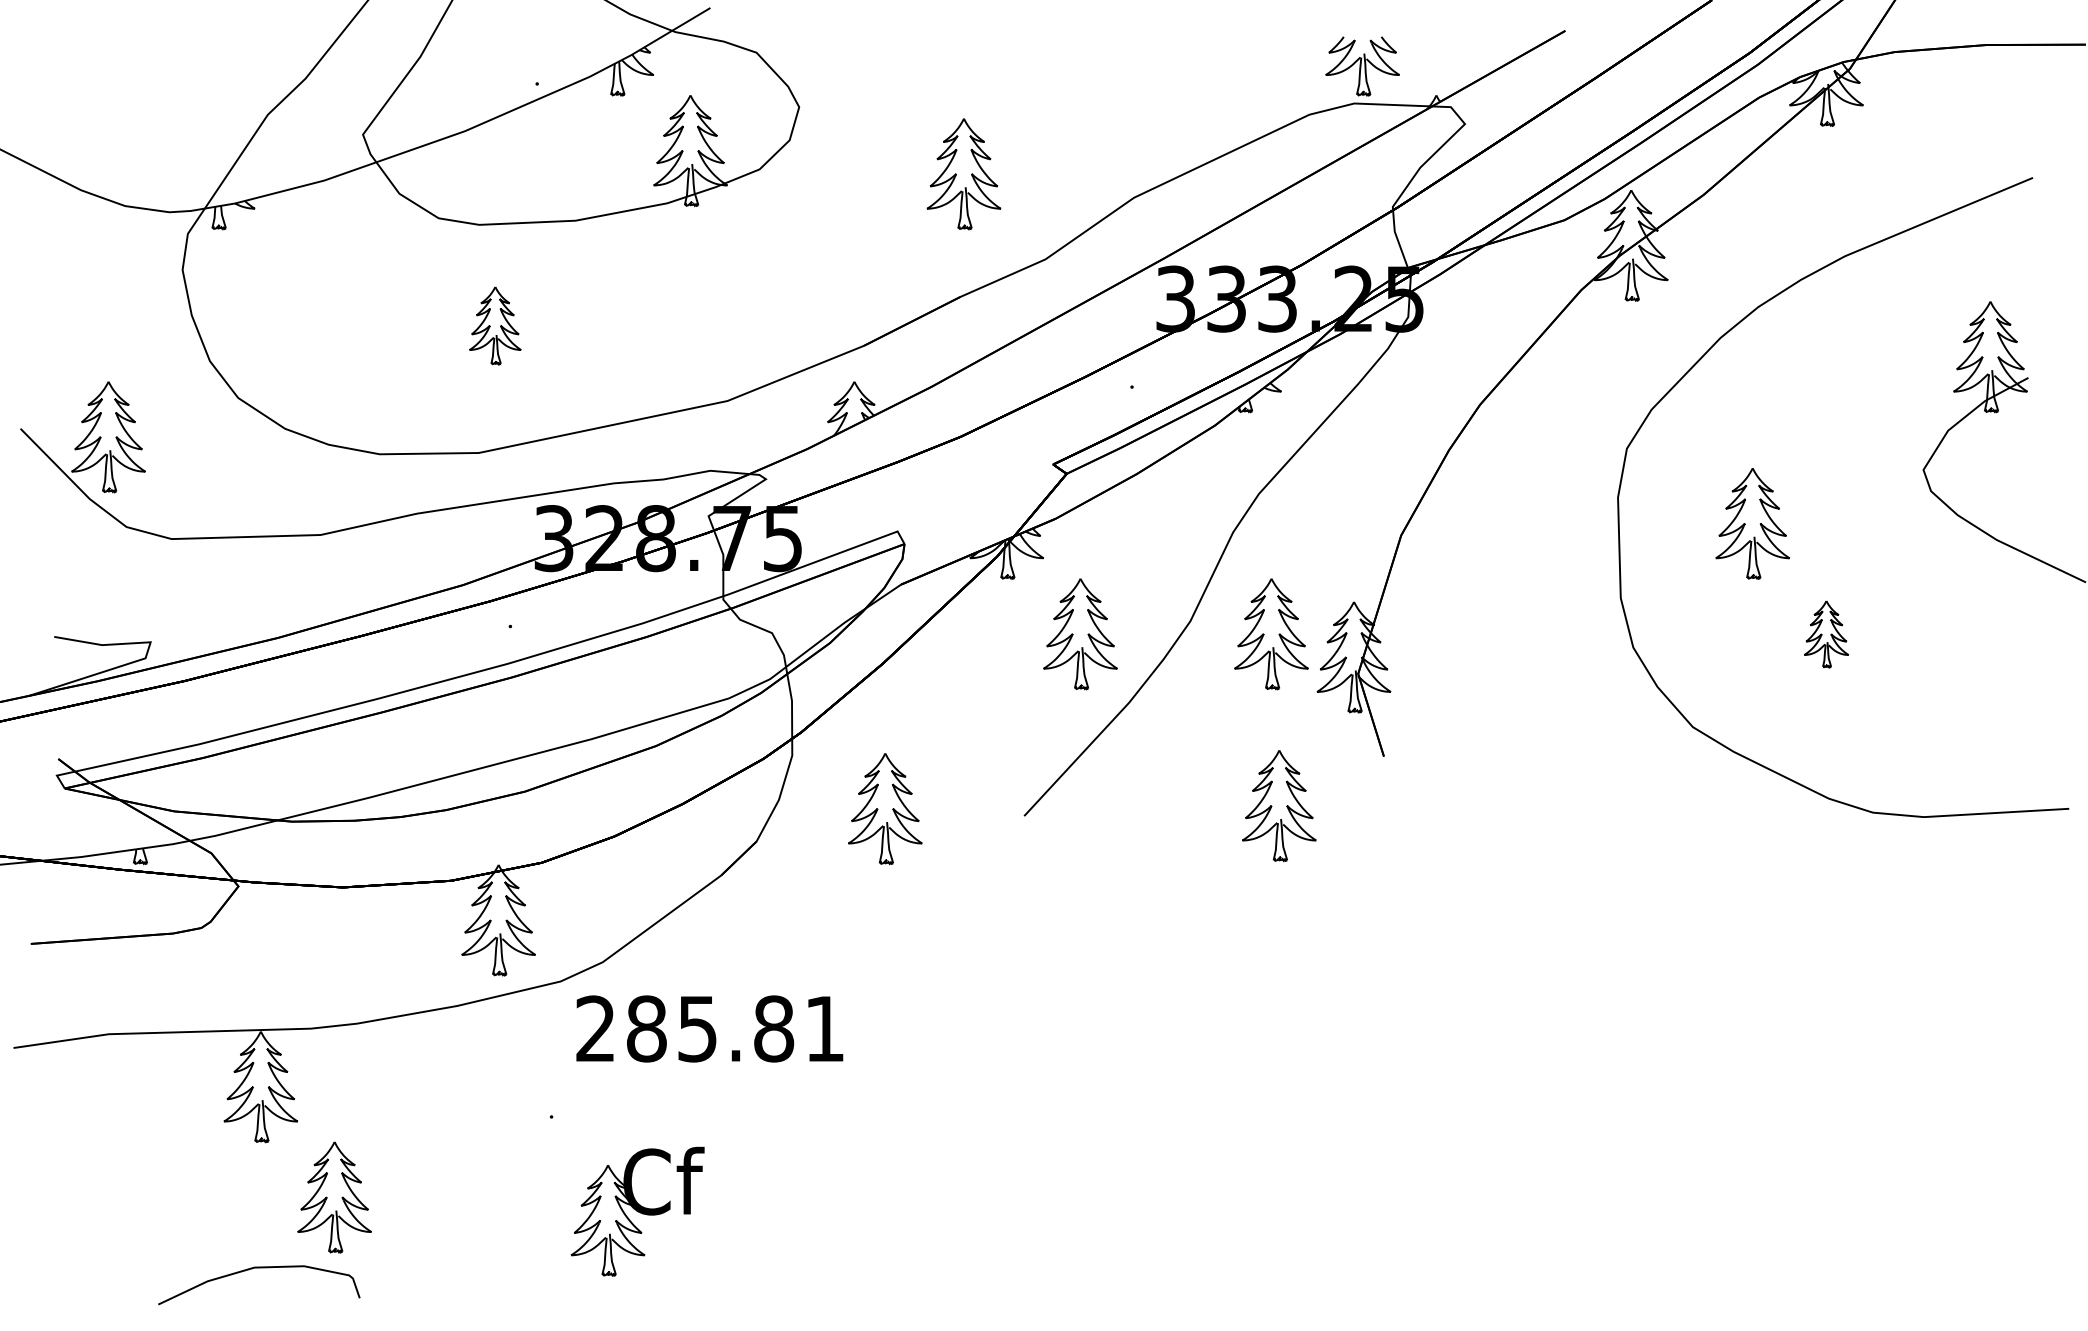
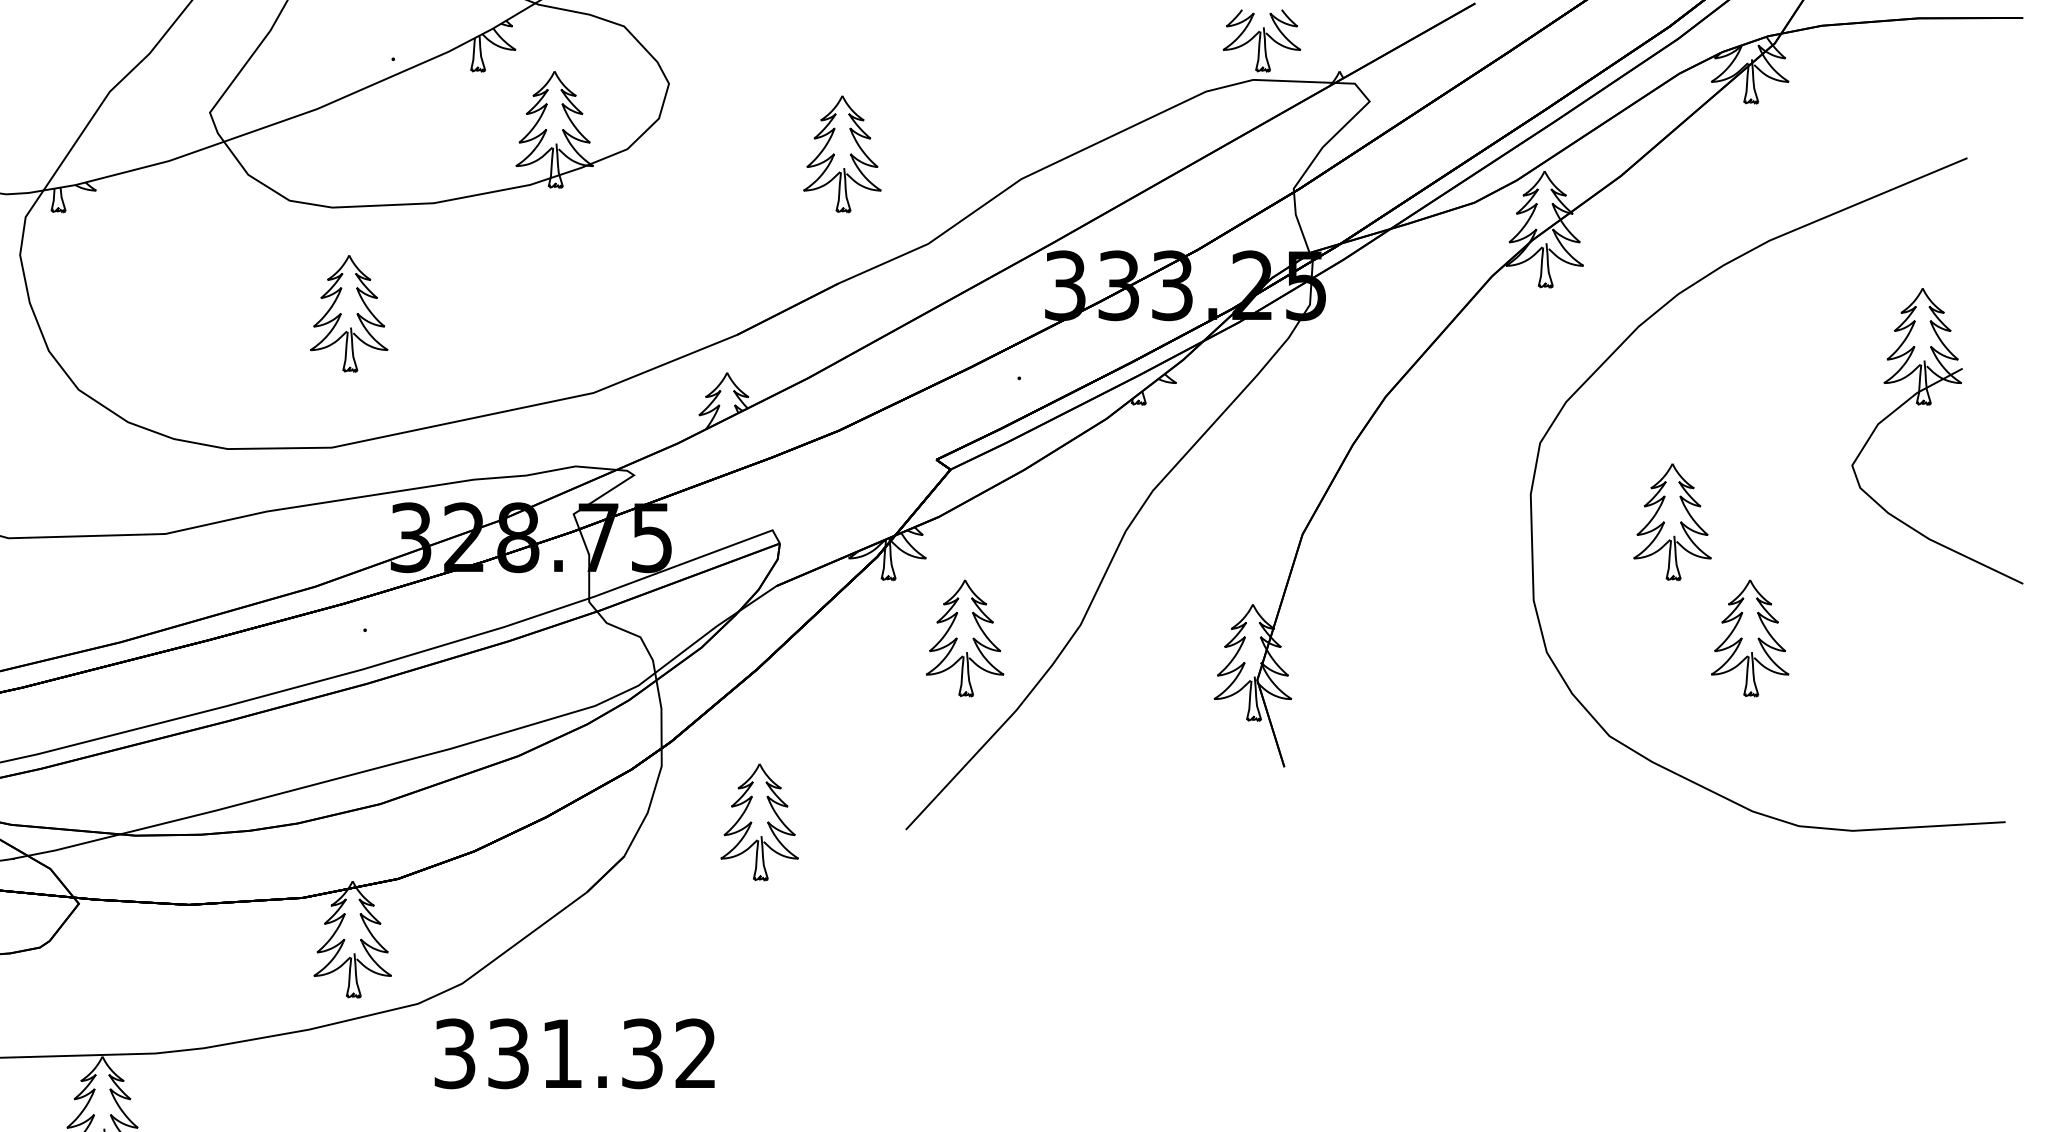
part: (495, 325) -> (349, 313), size x1.43
part: (1271, 634) -> (1166, 638), removed
part: (1826, 634) -> (1750, 638), size x1.67
part: (1279, 806) -> (1174, 819), removed
text: (709, 1028) -> (574, 1053), 285.81 -> 331.32

